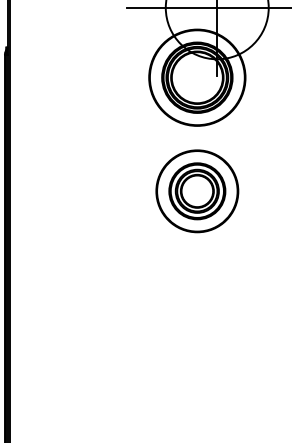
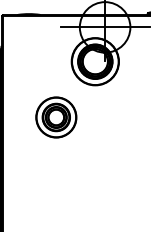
part: (197, 191) -> (56, 117), moved

